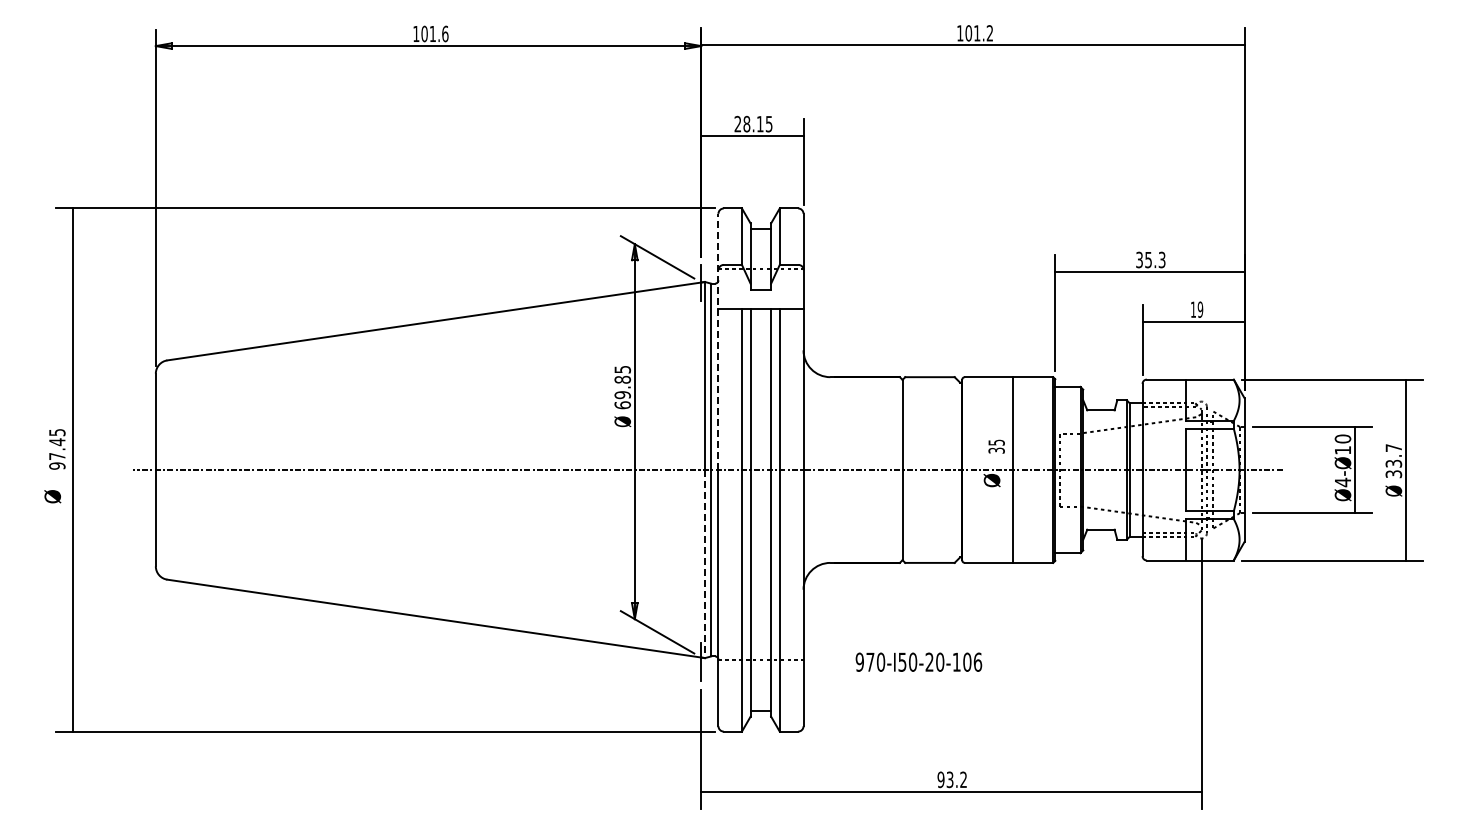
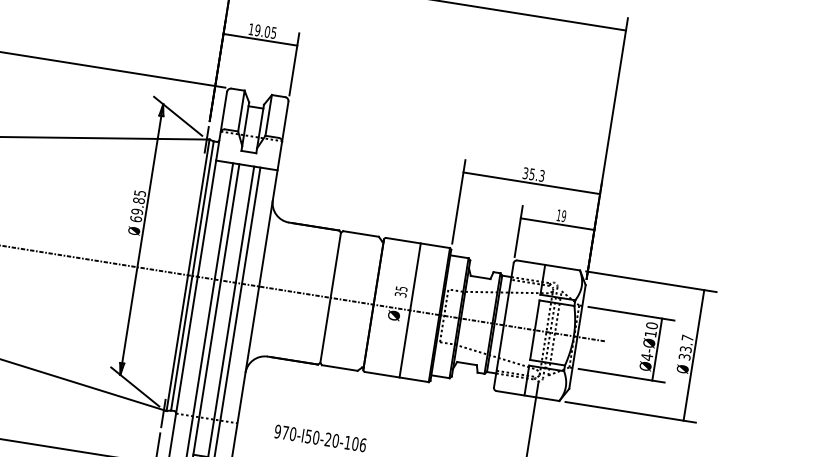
text: (748, 123) -> (259, 30), 28.15 -> 19.05
line: (718, 341) -> (212, 184), dashed -> solid
line: (705, 564) -> (177, 343), dashed -> solid

